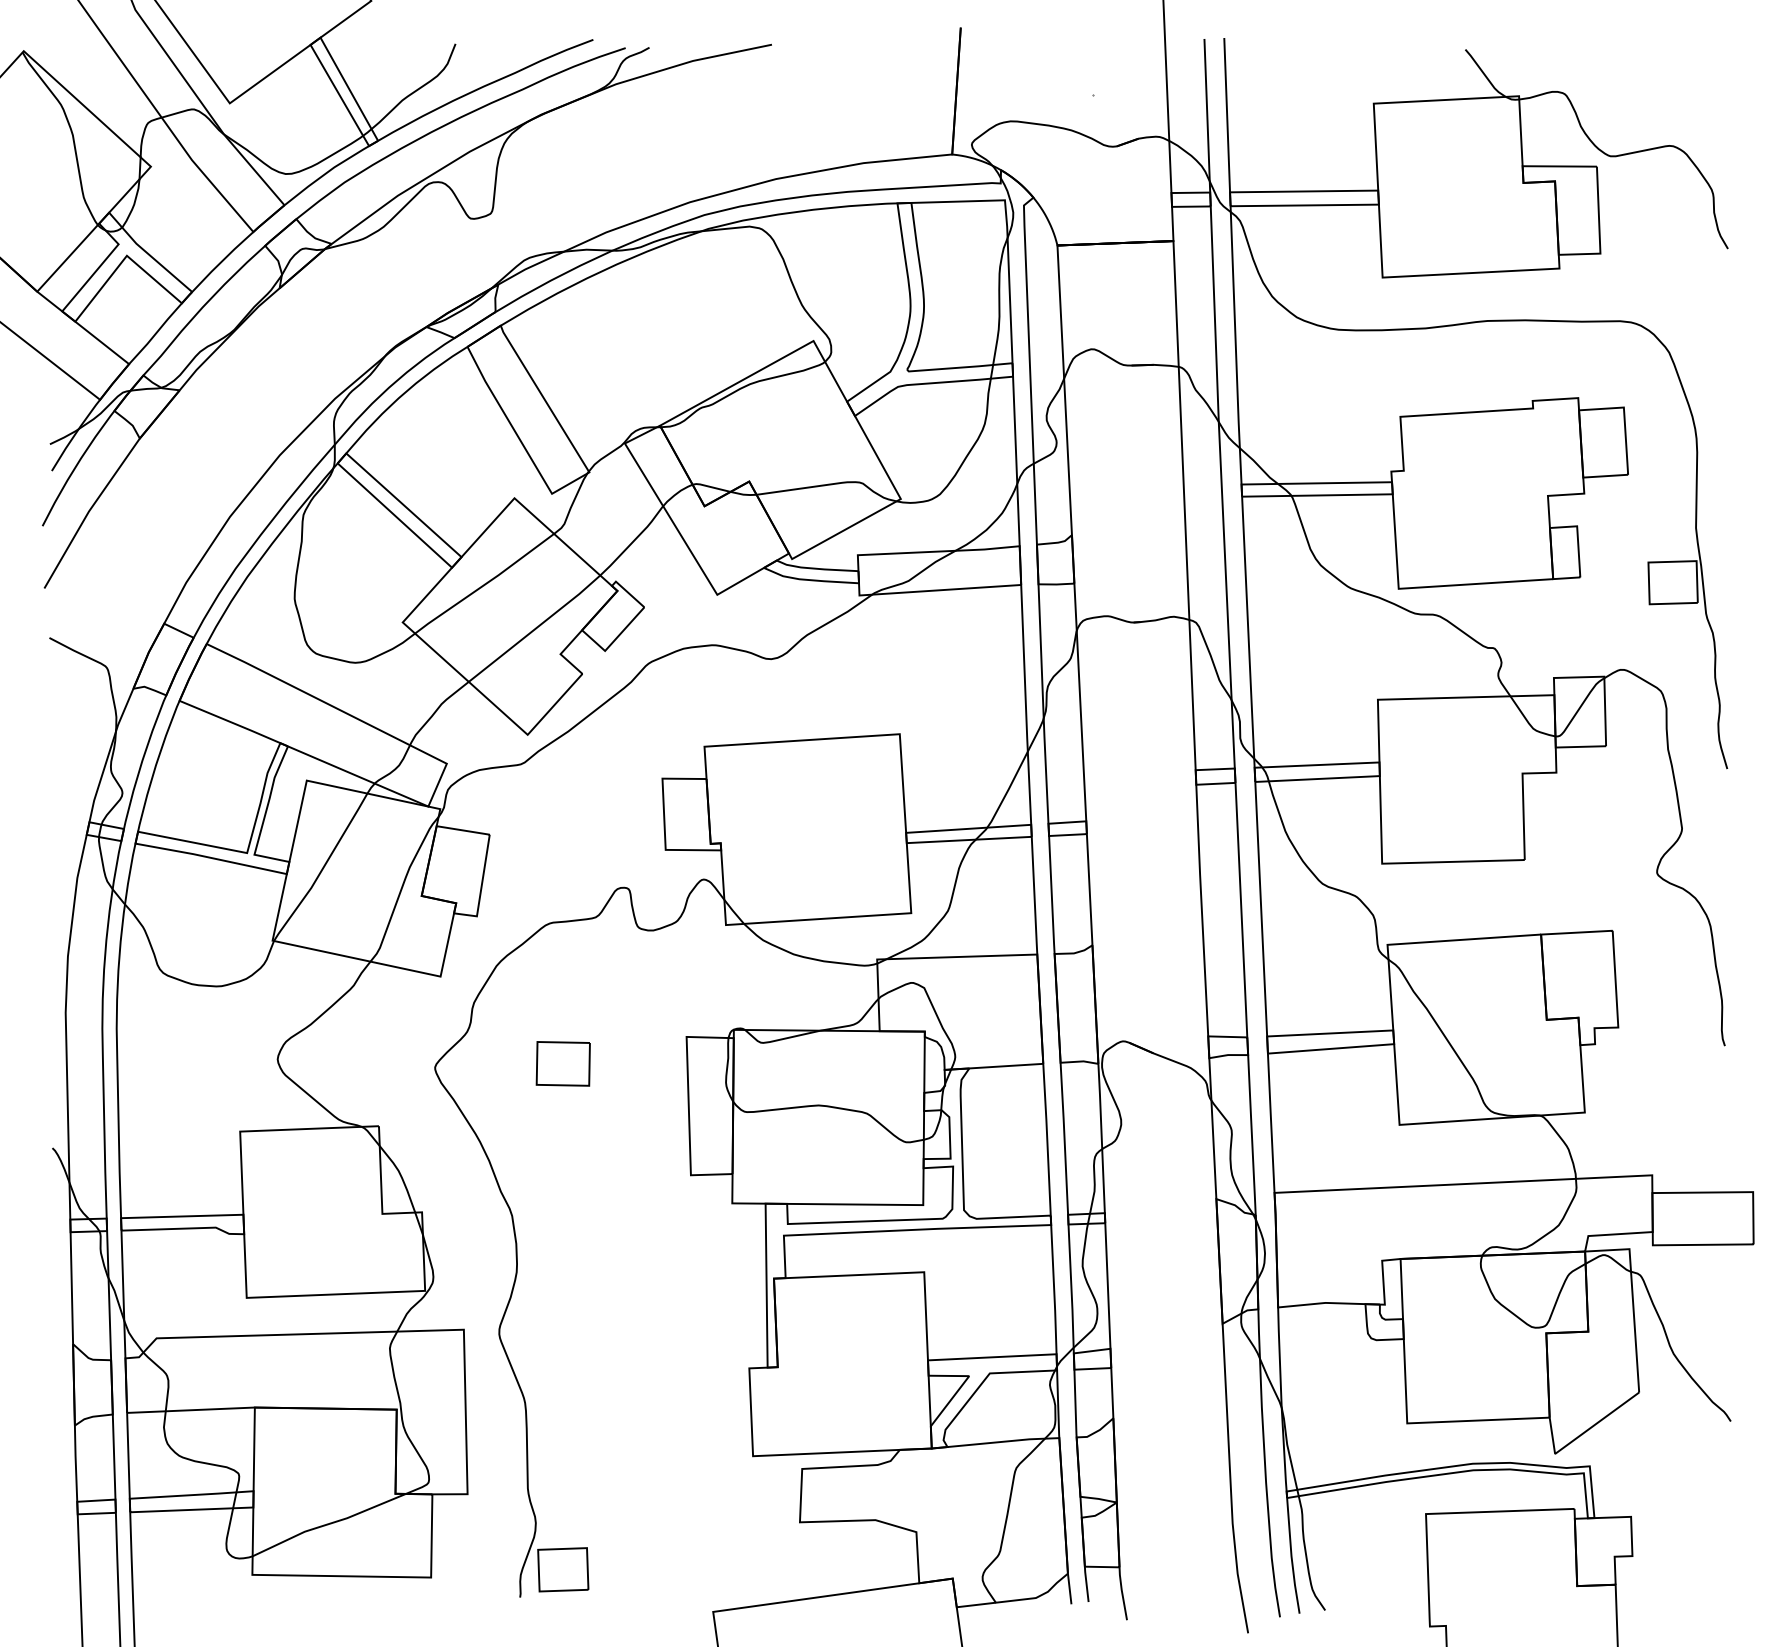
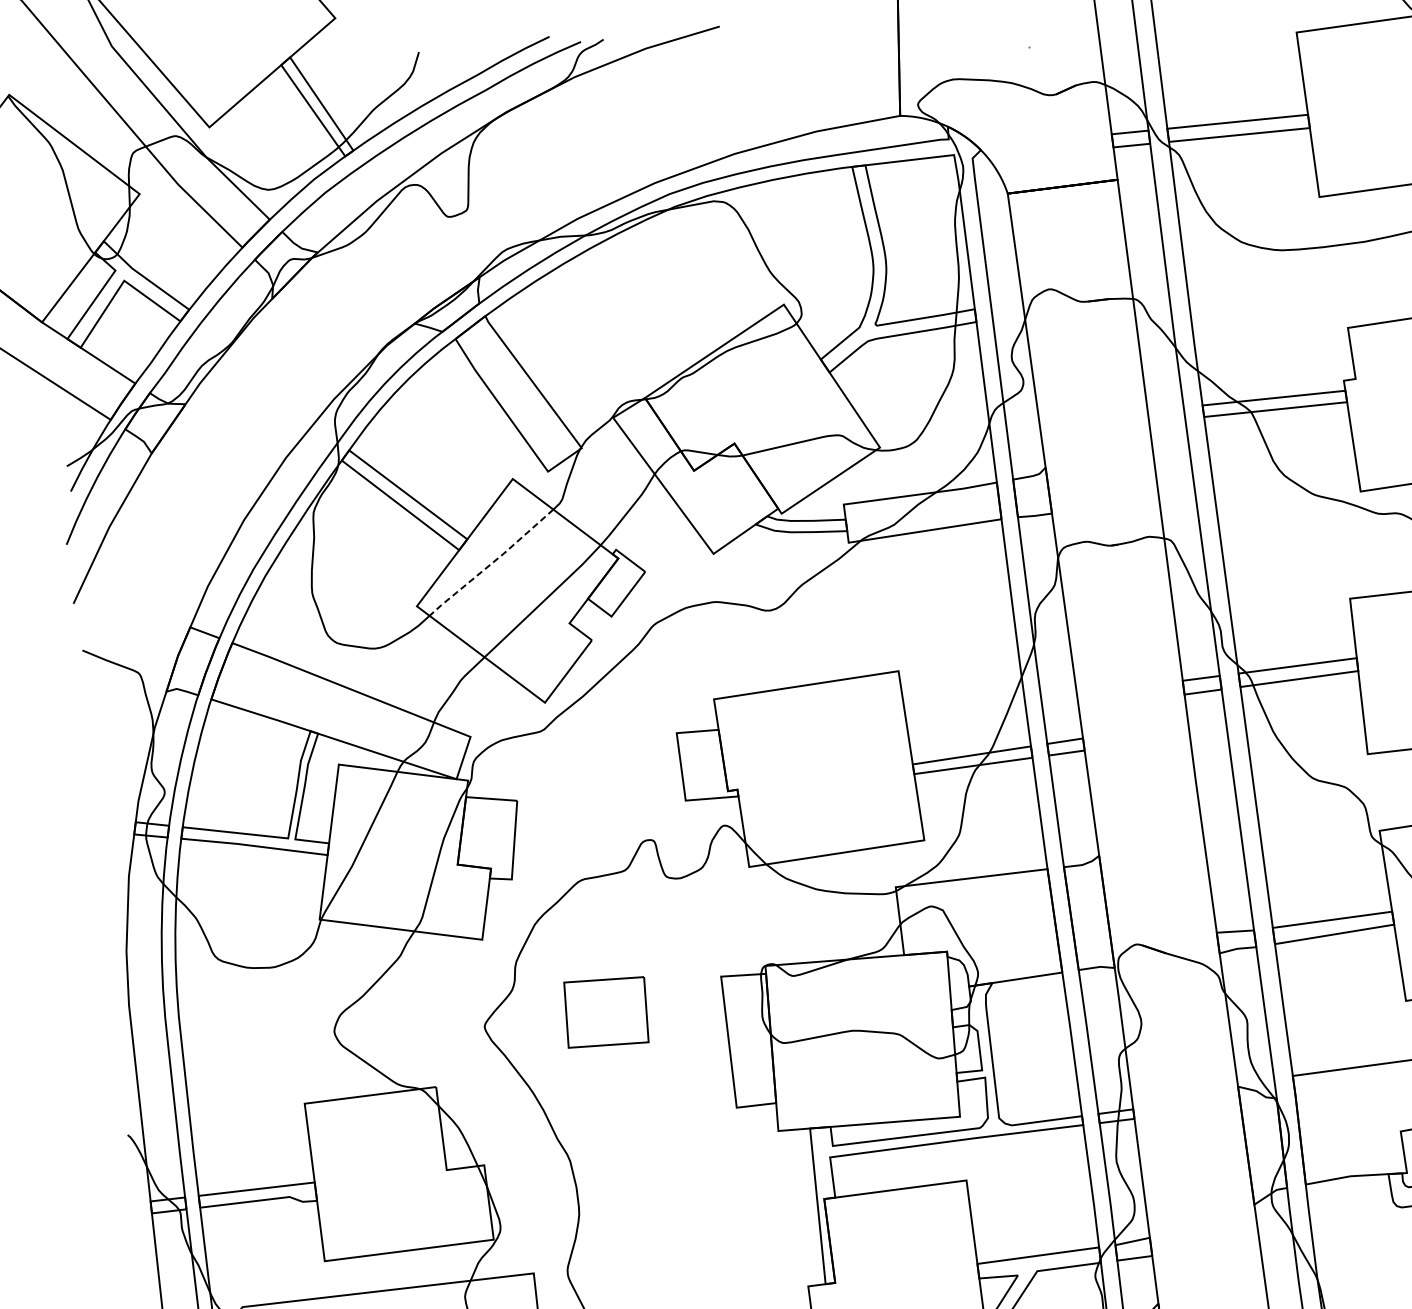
line: (484, 584) -> (491, 563), solid -> dashed
part: (562, 1063) -> (605, 1012), size x1.6

